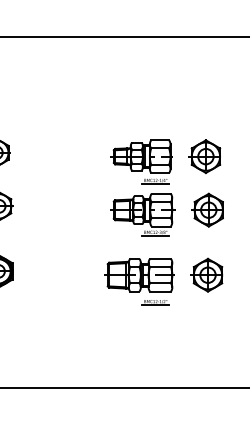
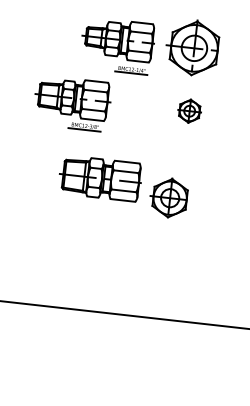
part: (204, 156) -> (192, 47), size x1.4
part: (207, 209) -> (188, 110), size x0.6
part: (142, 214) -> (72, 103), moved
part: (206, 274) -> (168, 197), moved
part: (155, 302) -> (115, 212), removed

